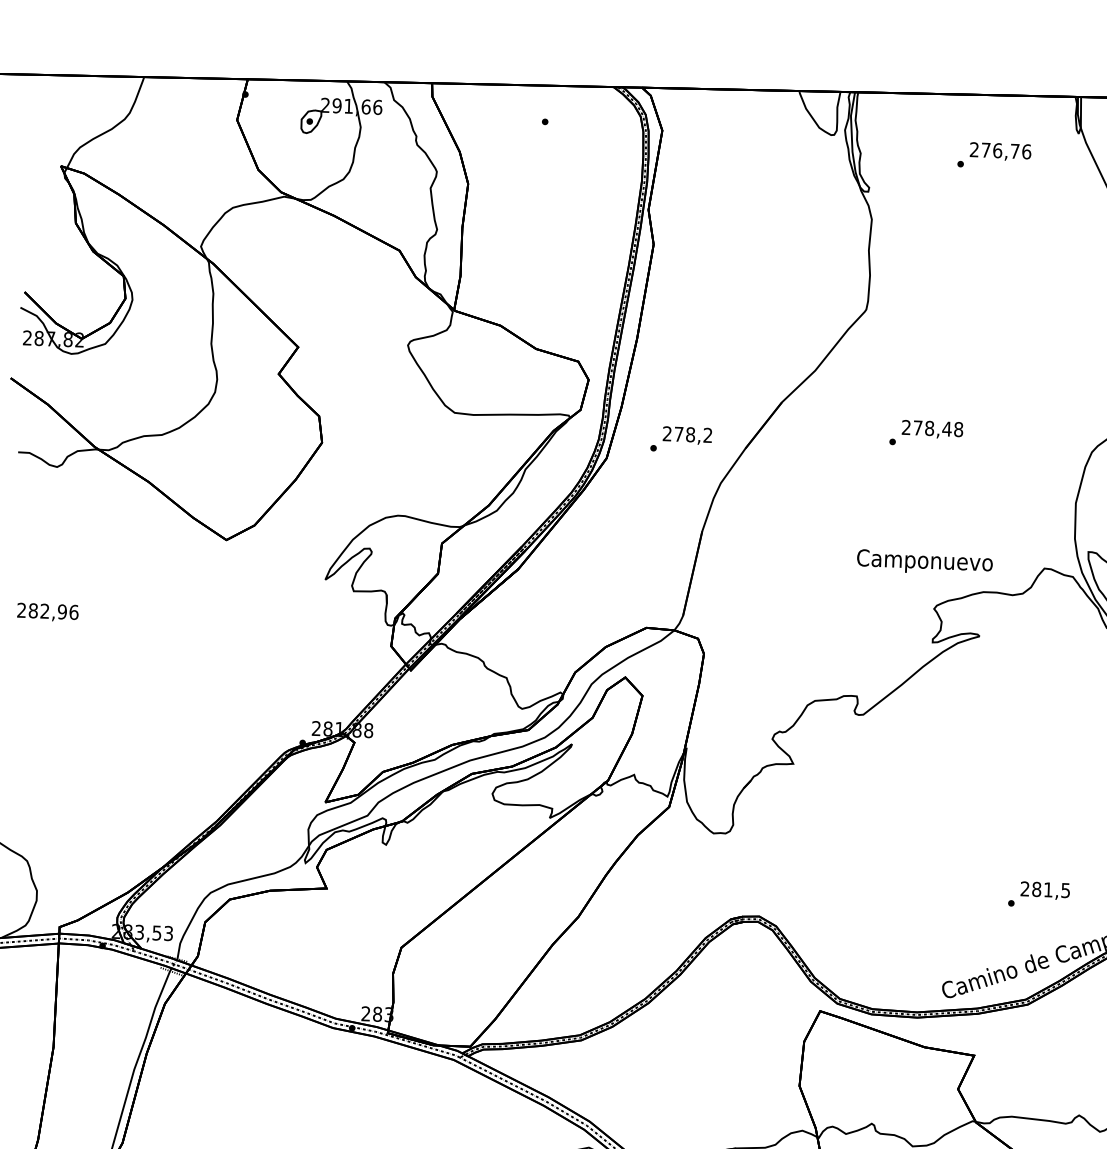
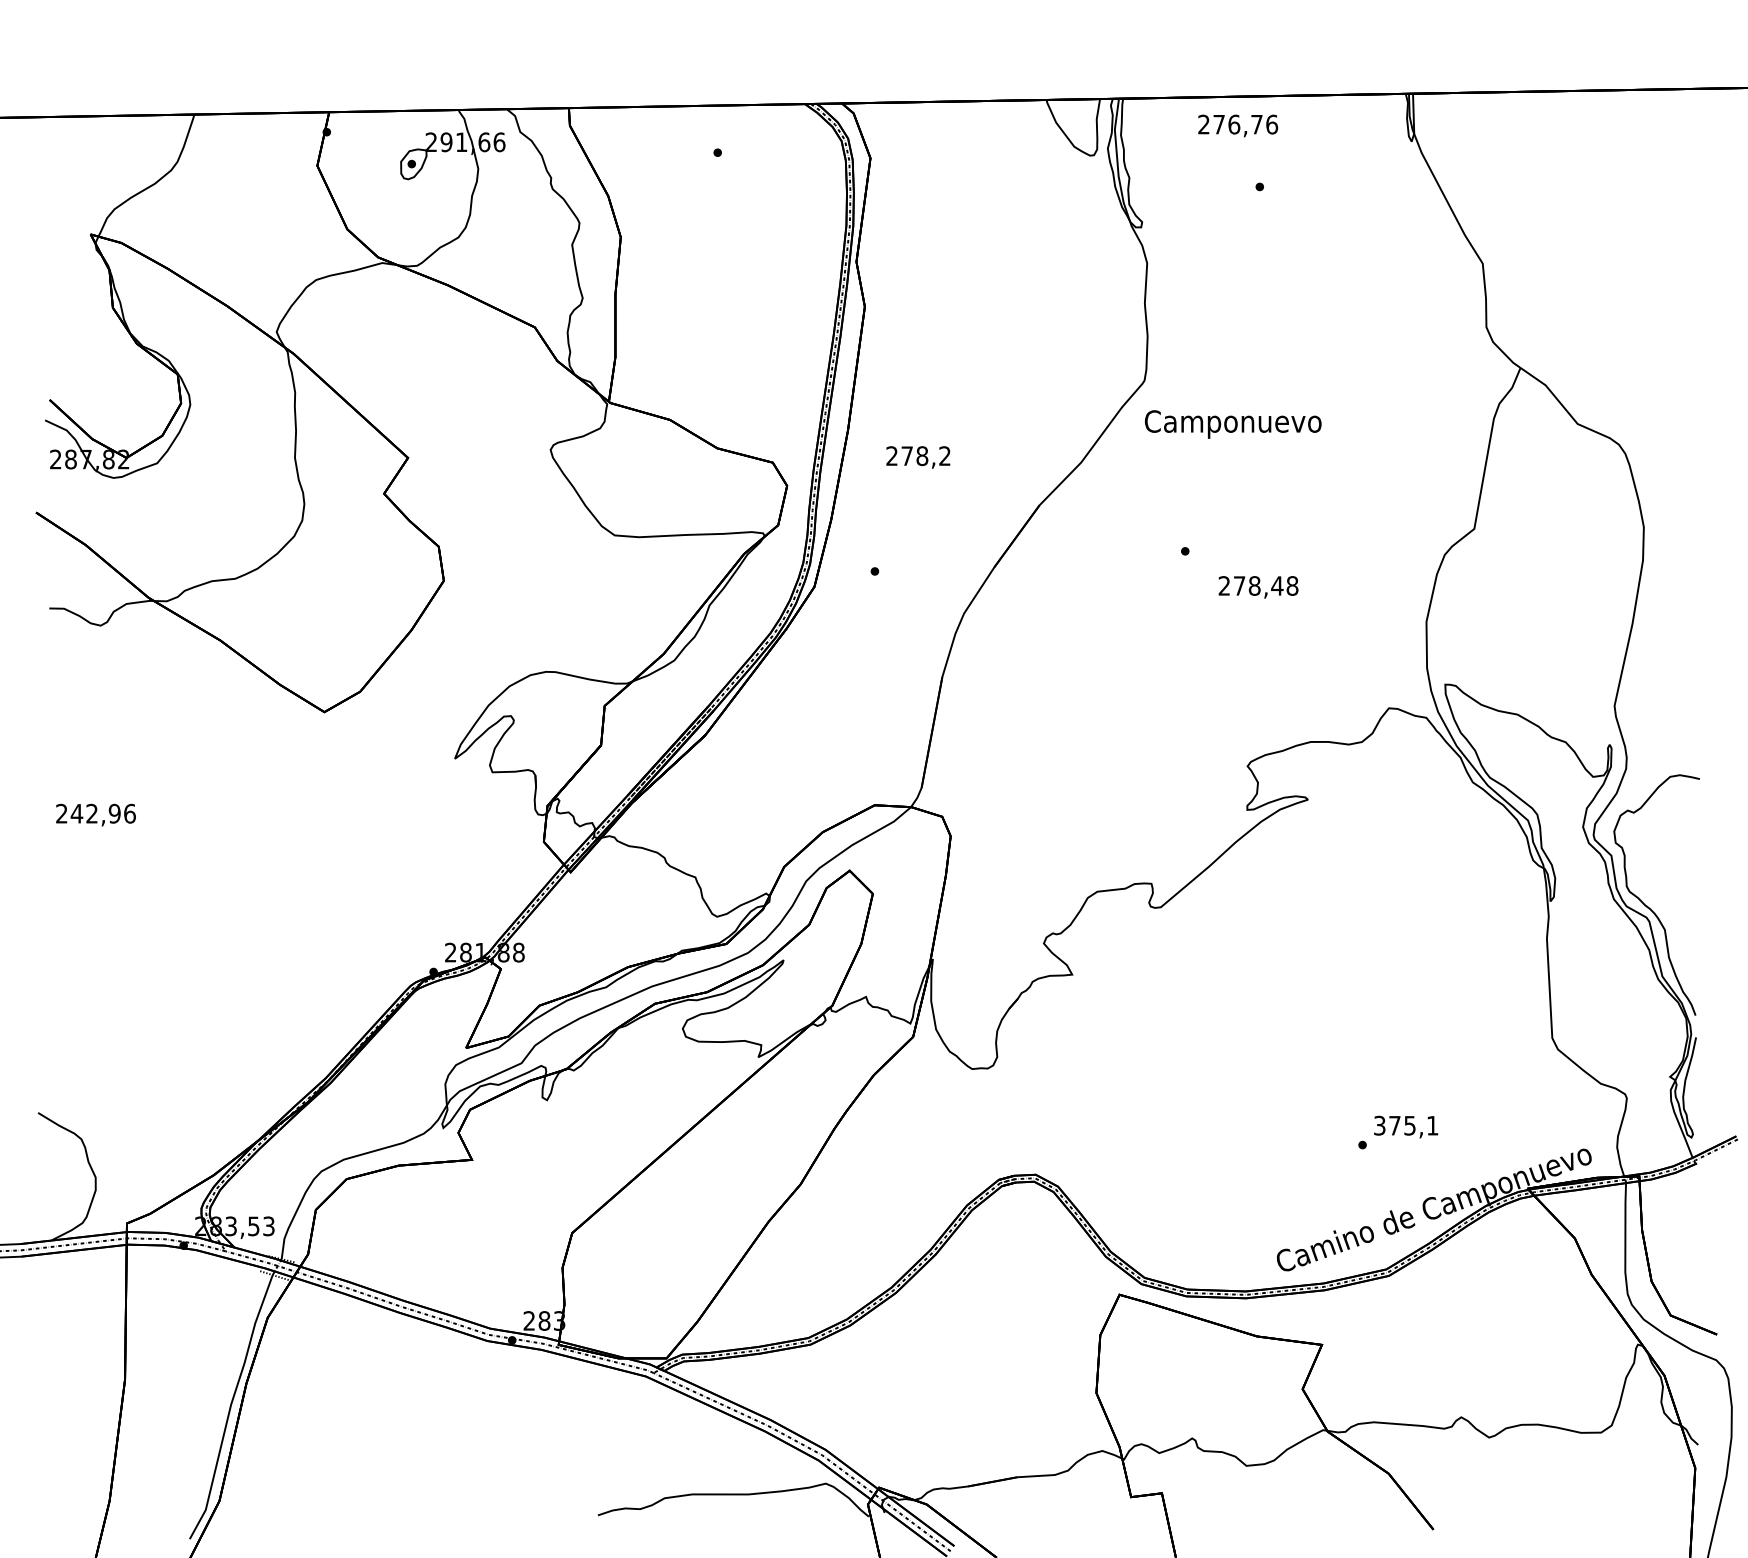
text: (1000, 151) -> (1238, 125), moved
text: (932, 429) -> (1258, 587), moved
text: (687, 435) -> (918, 457), moved
text: (924, 562) -> (1232, 424), moved
text: (32, 610) -> (76, 813), 282,96 -> 242,96
text: (1045, 889) -> (1406, 1125), 281,5 -> 375,1

